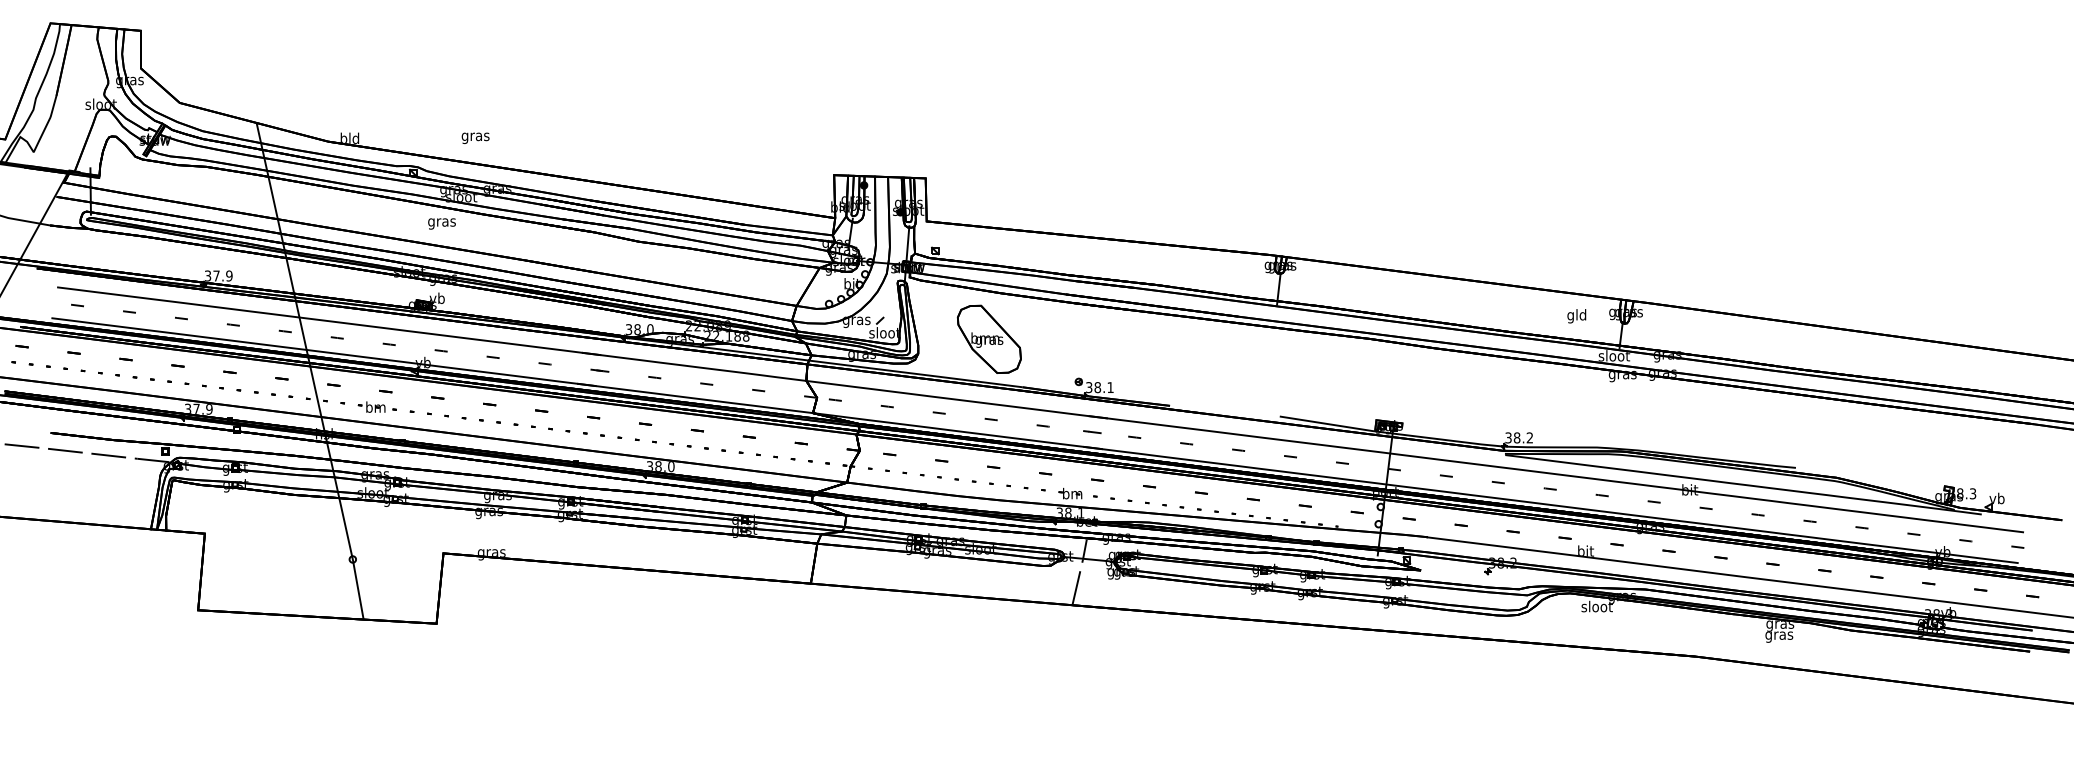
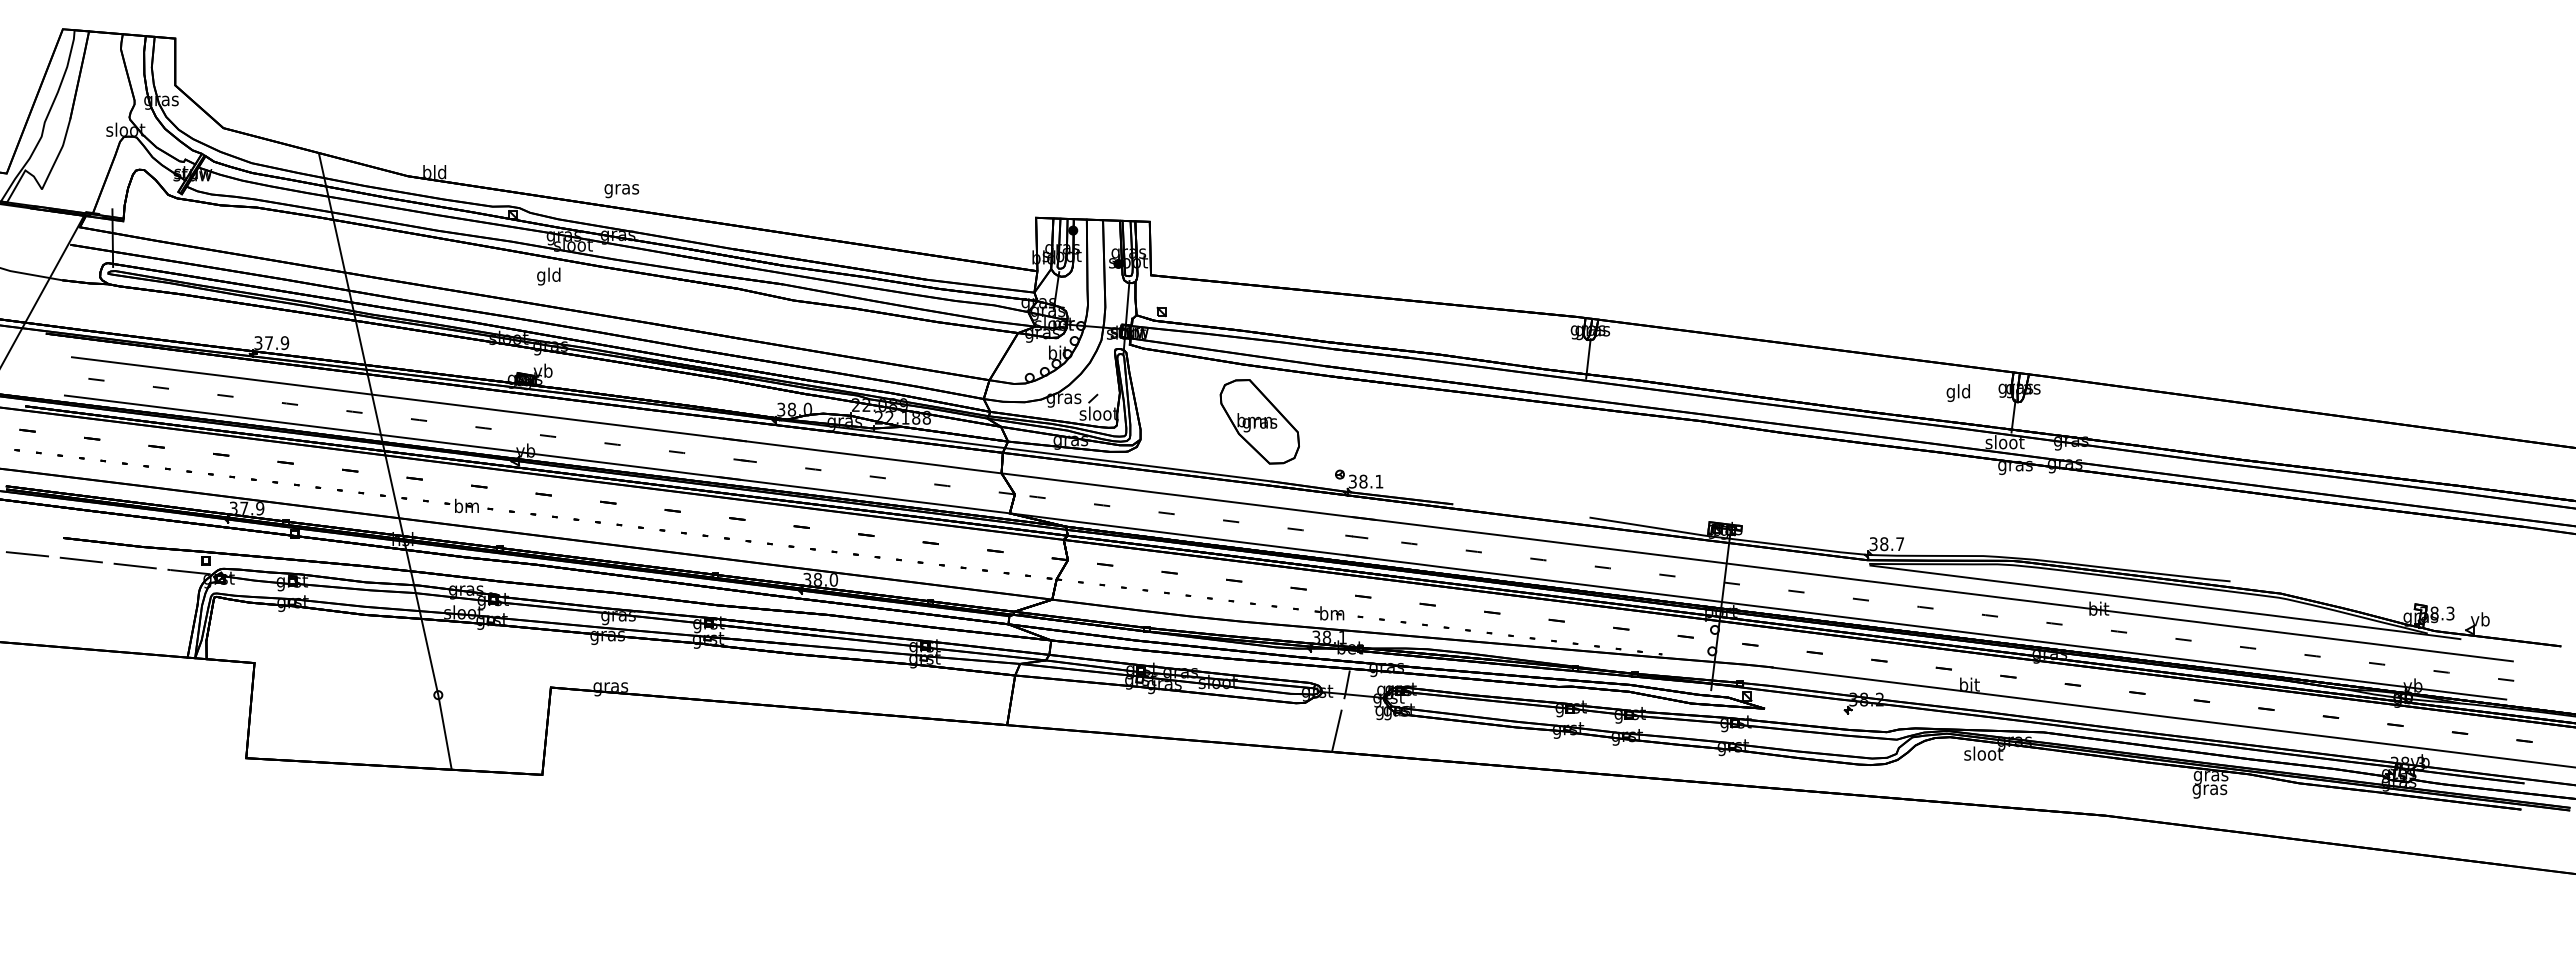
text: (475, 138) -> (621, 191), moved
text: (441, 222) -> (548, 276), gras -> gld
part: (989, 339) -> (1259, 421), moved
text: (1529, 437) -> (1899, 543), 38.2 -> 38.7

